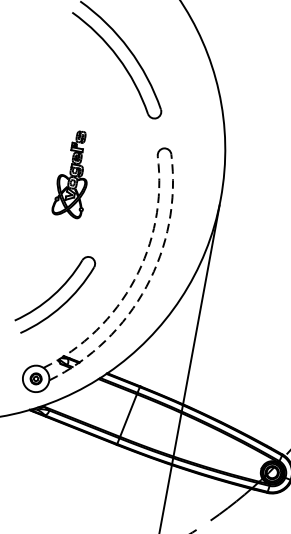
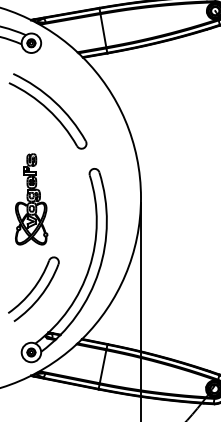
part: (73, 174) -> (31, 199), size x1.43
arc: (134, 280) -> (89, 268), dashed -> solid
arc: (145, 286) -> (98, 271), dashed -> solid

